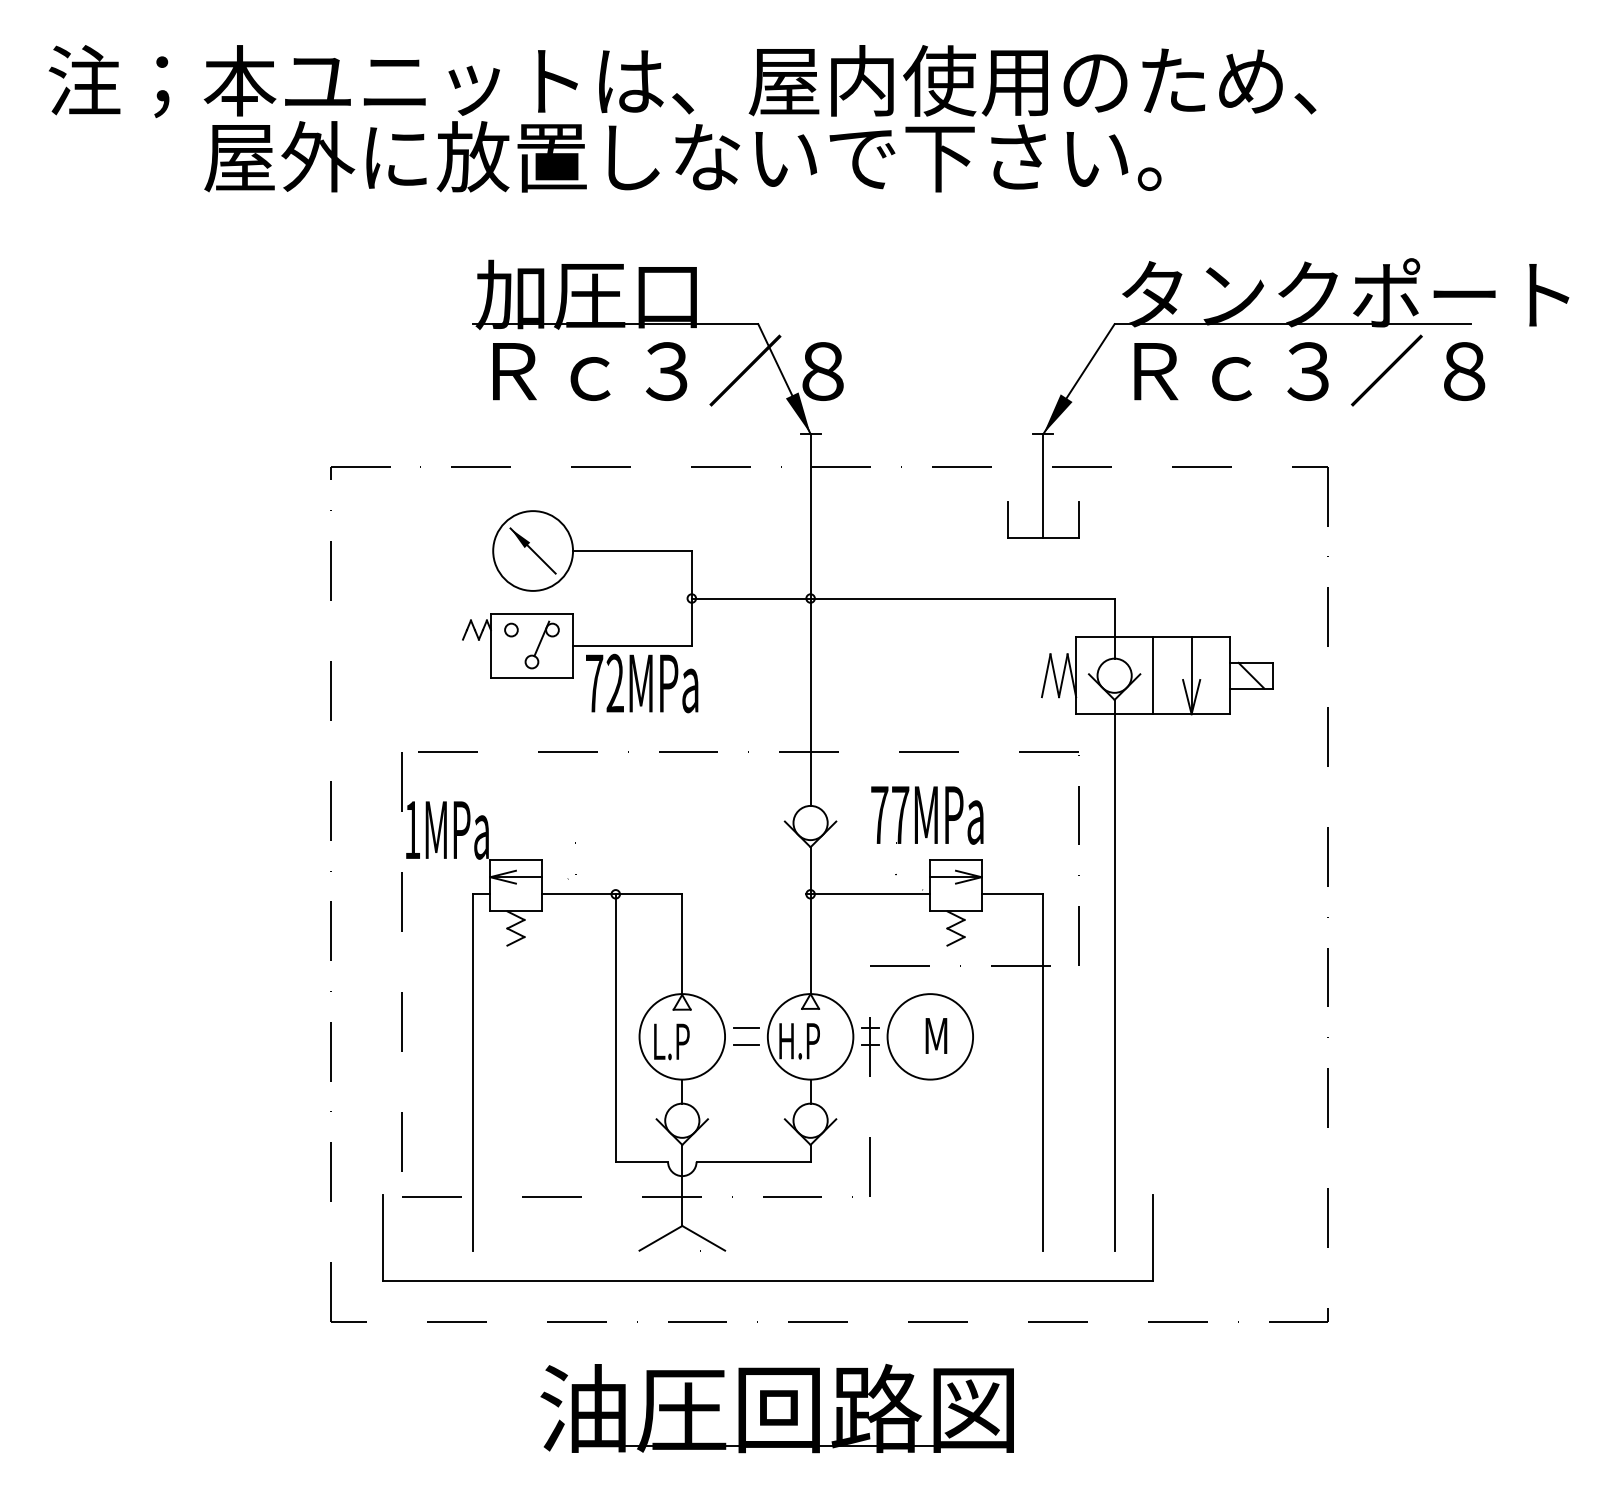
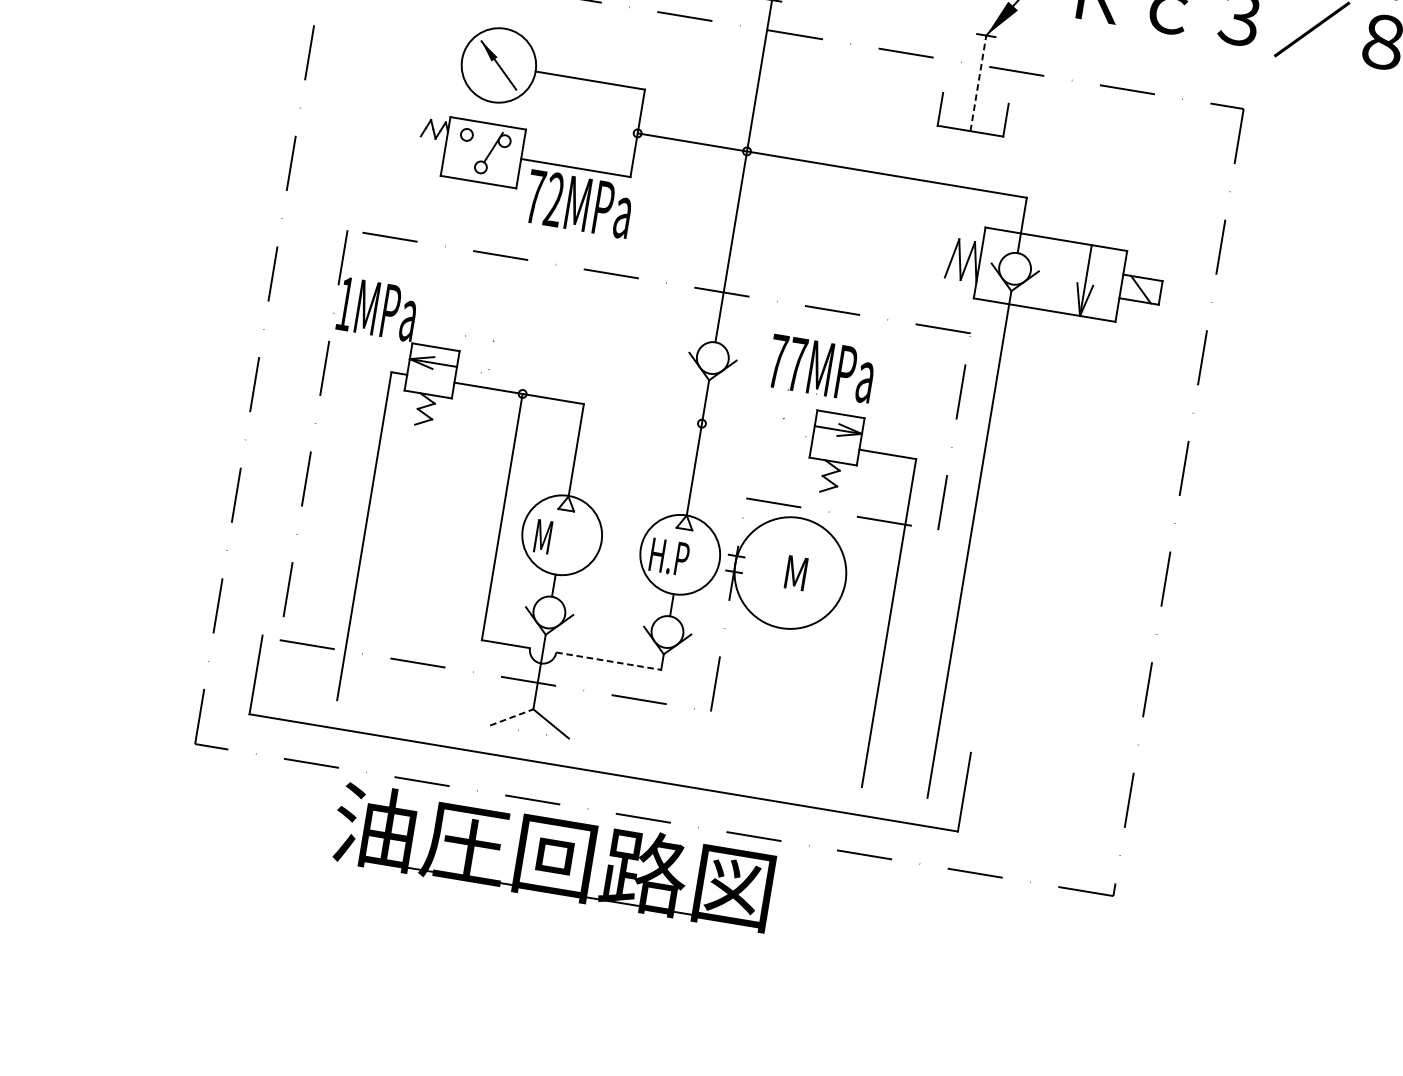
line: (1043, 486) -> (978, 83), solid -> dashed
line: (1153, 675) -> (1050, 274), removed
line: (868, 894) -> (755, 432), removed
line: (746, 1028) -> (622, 537), removed
circle: (930, 1036) -> (790, 572), size x1.4
text: (672, 1041) -> (552, 538), L.P -> M
line: (746, 1045) -> (619, 553), removed
line: (754, 1161) -> (609, 660), solid -> dashed
line: (660, 1238) -> (511, 717), solid -> dashed
part: (776, 1408) -> (552, 856), moved

